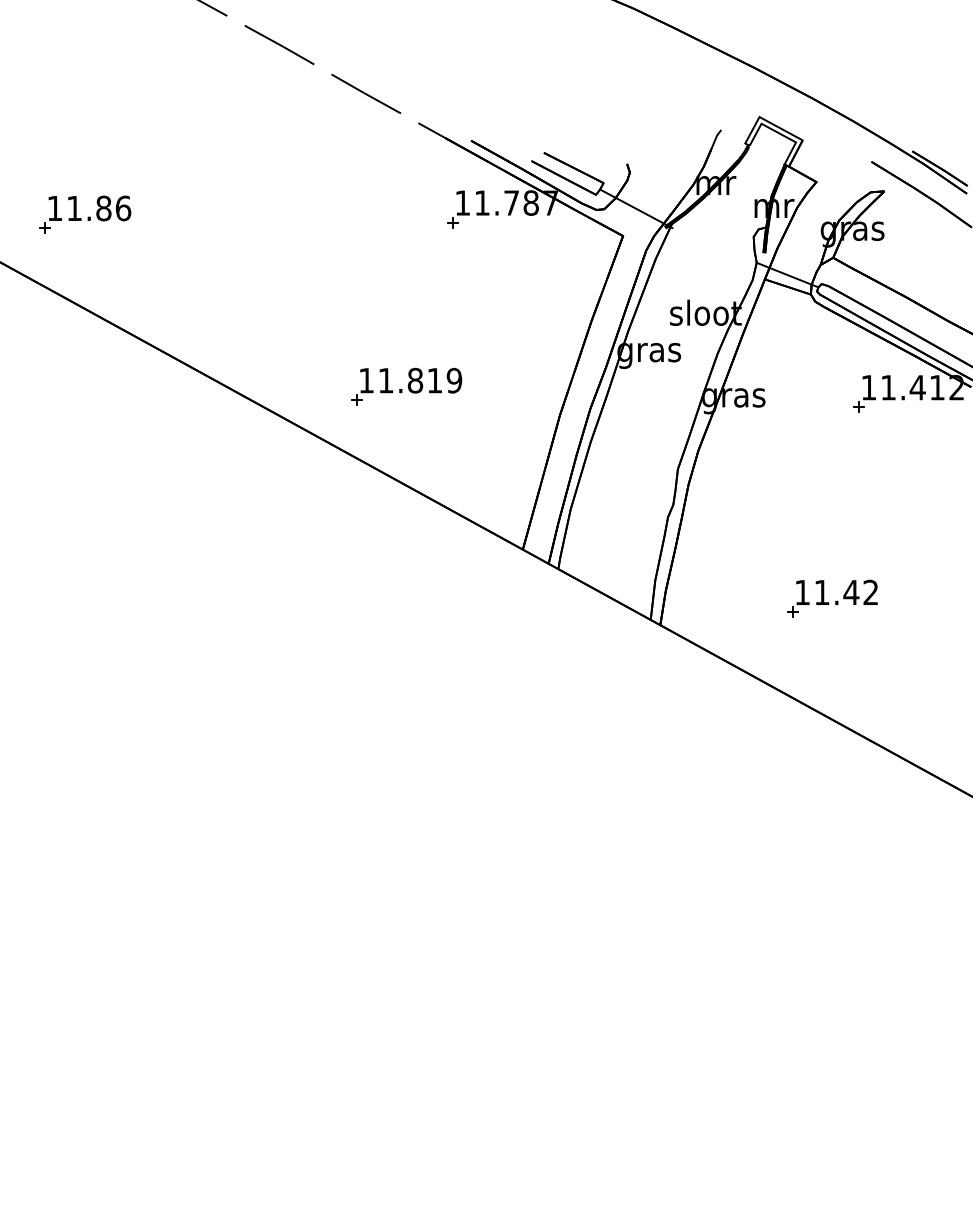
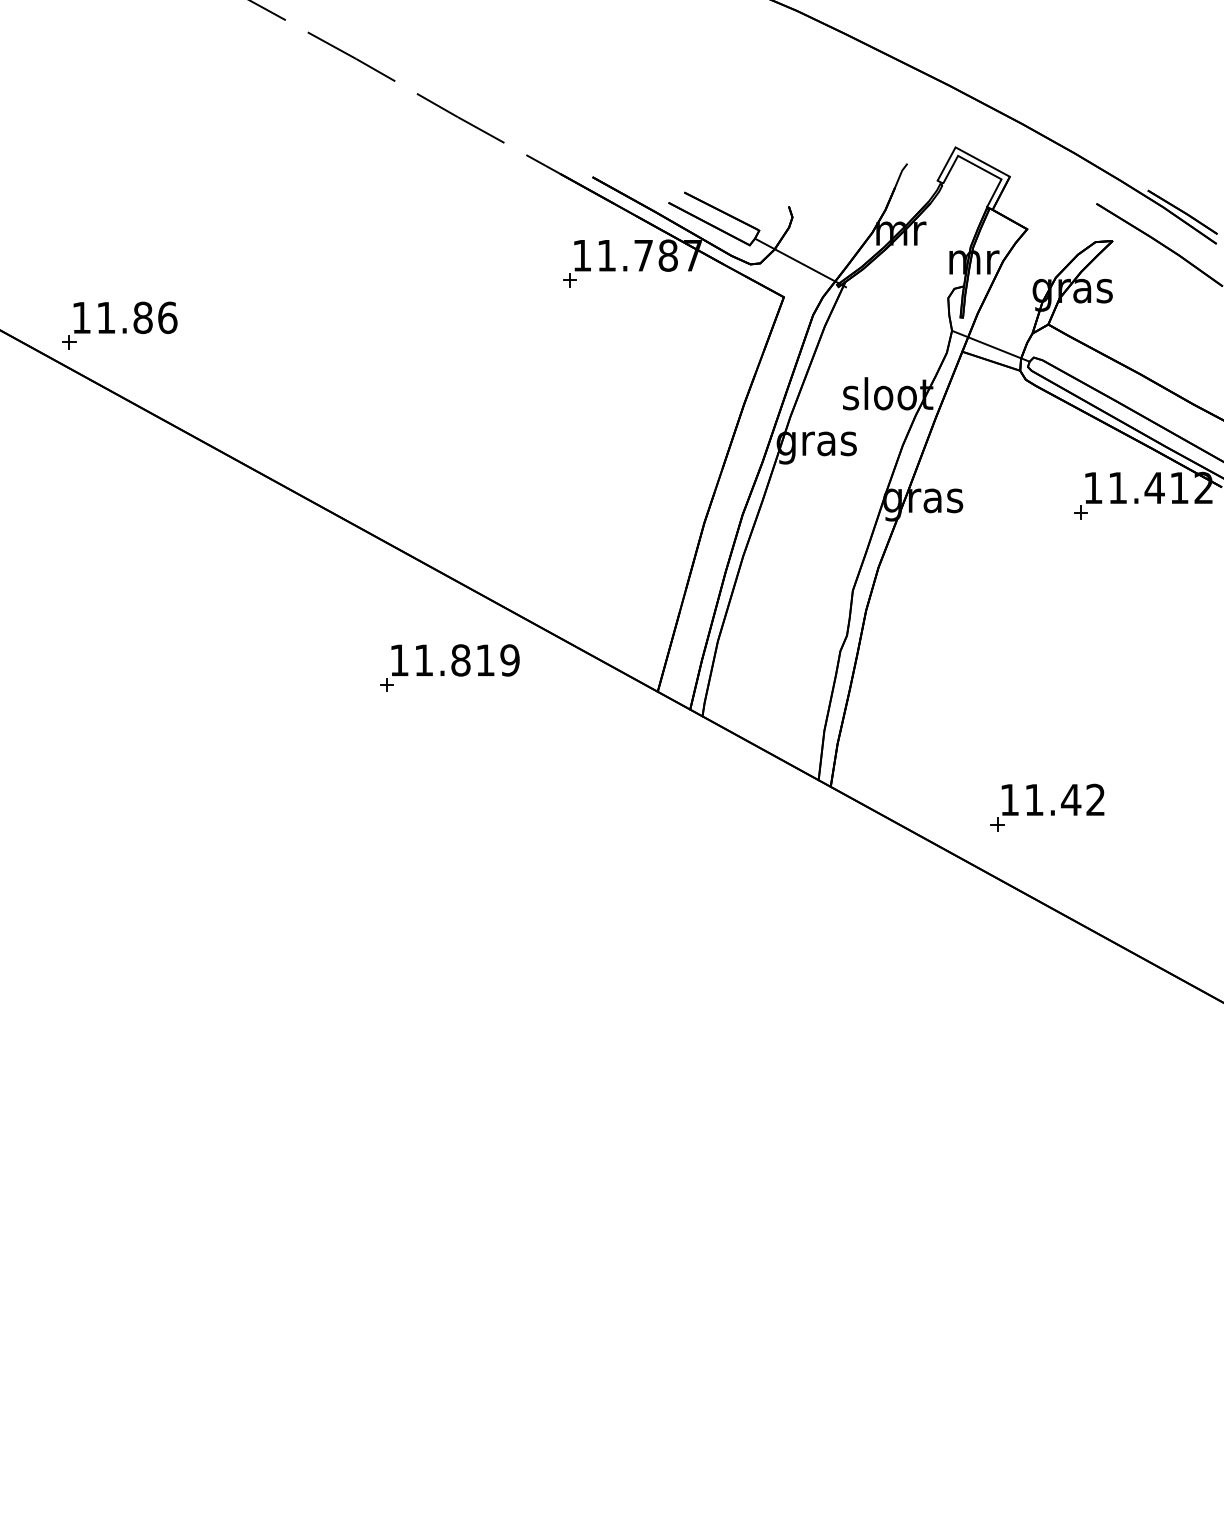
part: (85, 214) -> (119, 325), moved
part: (406, 386) -> (449, 667), moved
part: (832, 598) -> (1047, 807), moved

